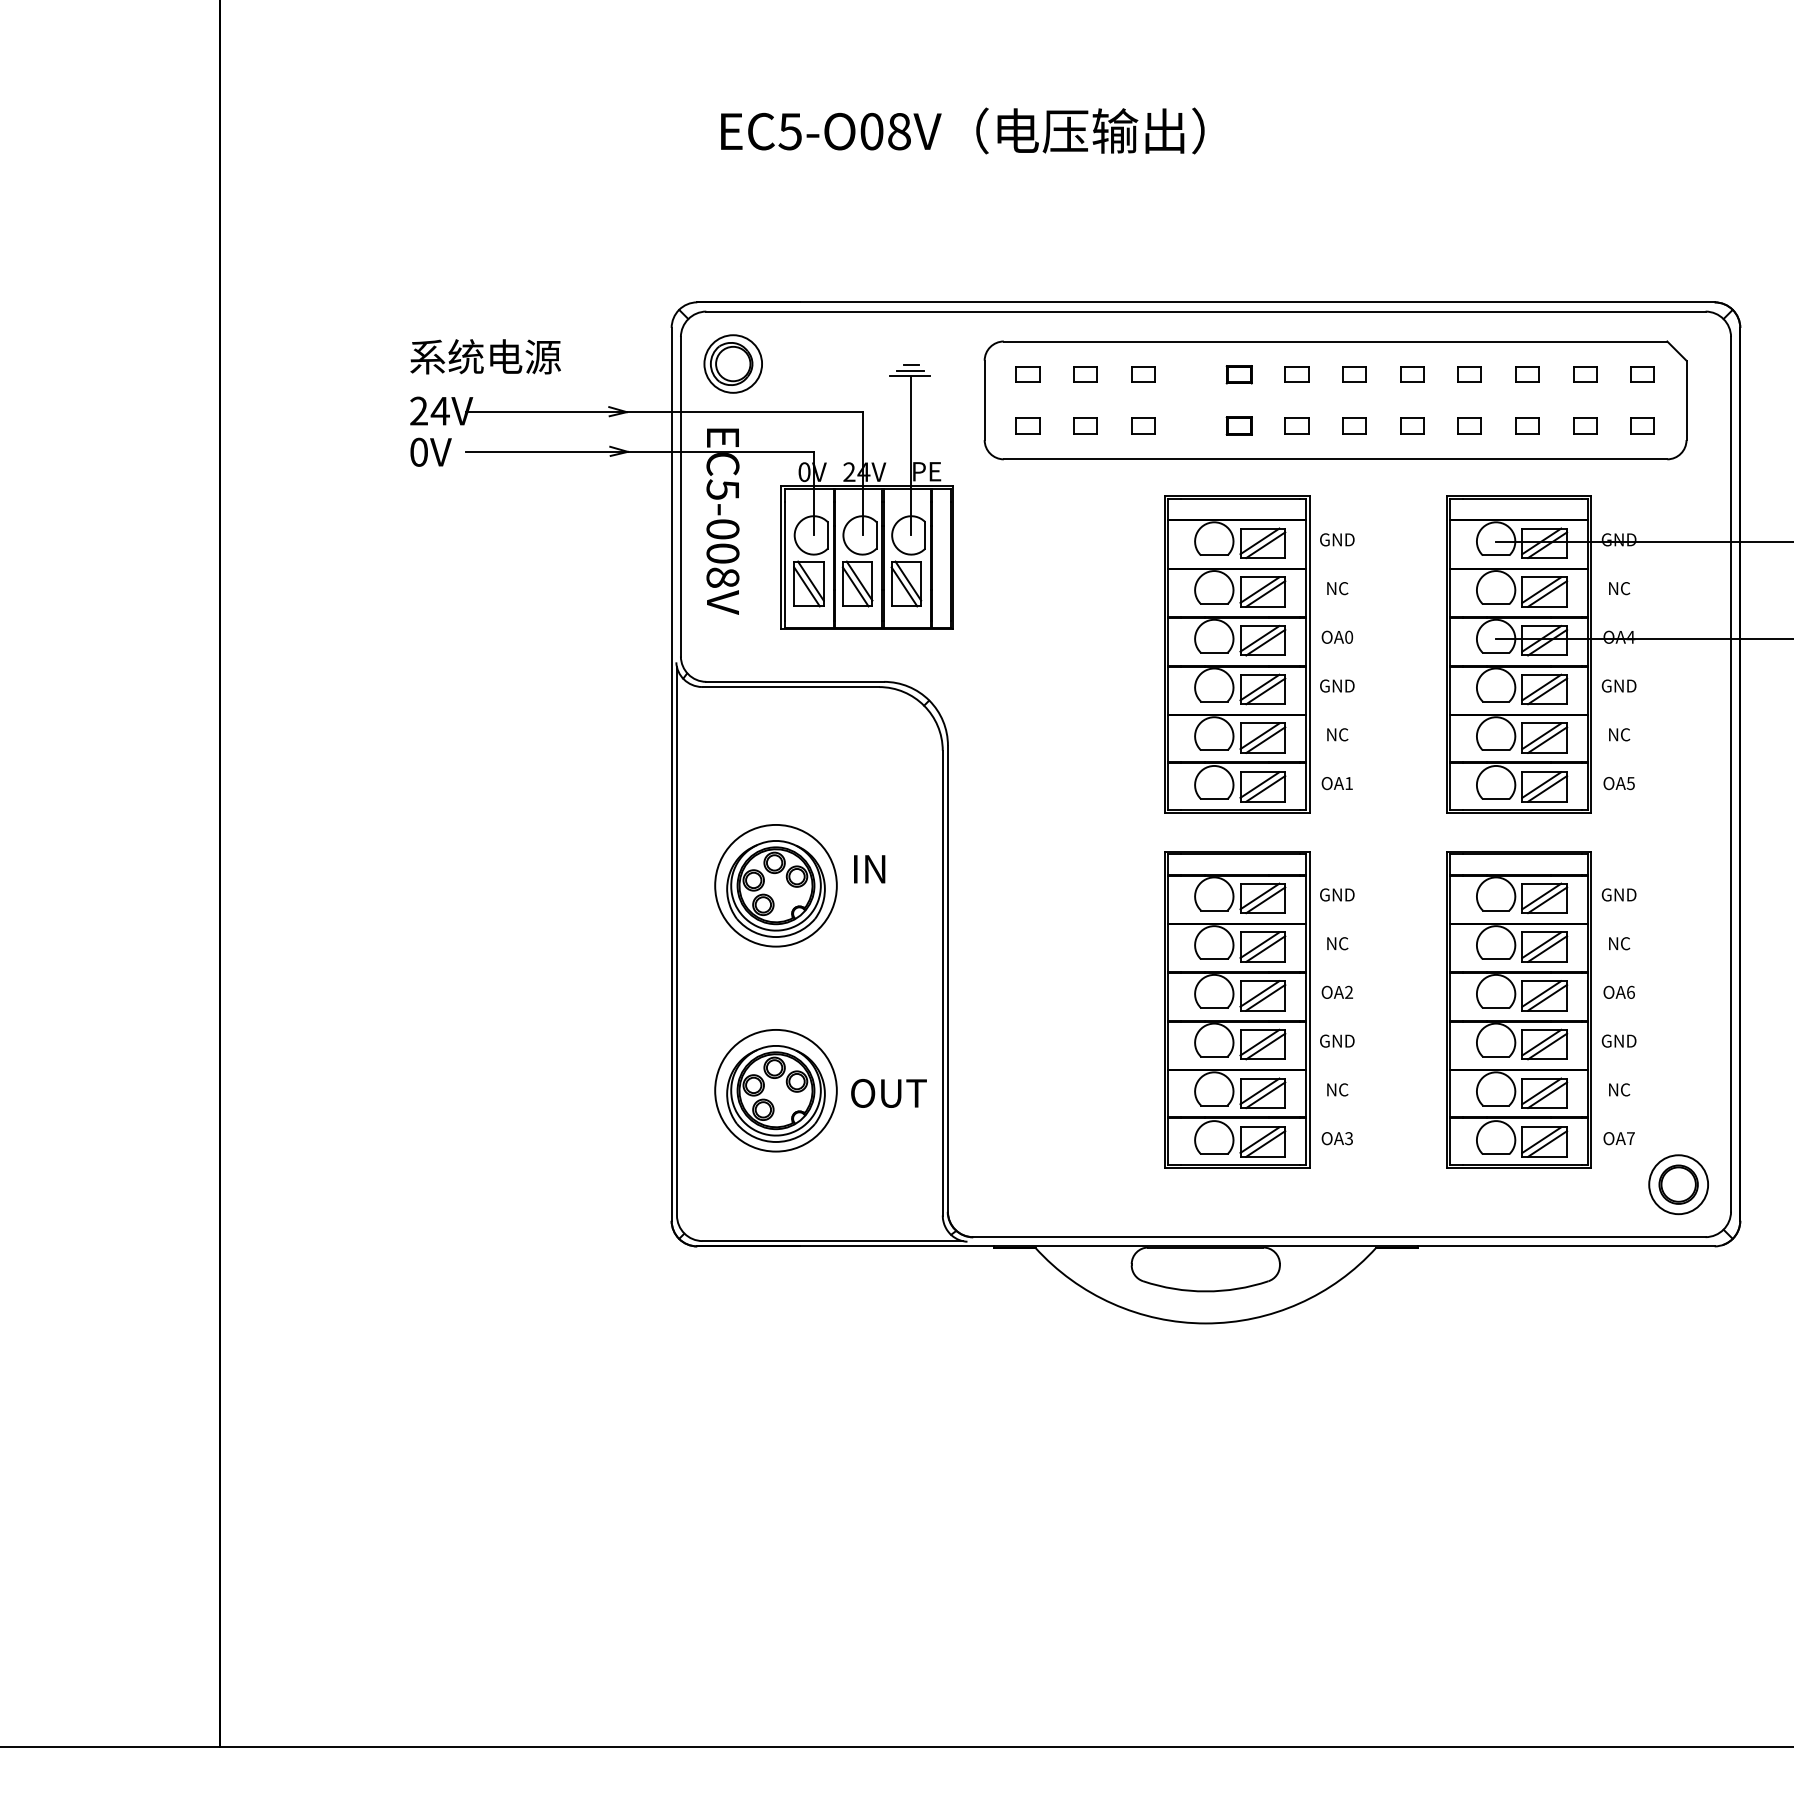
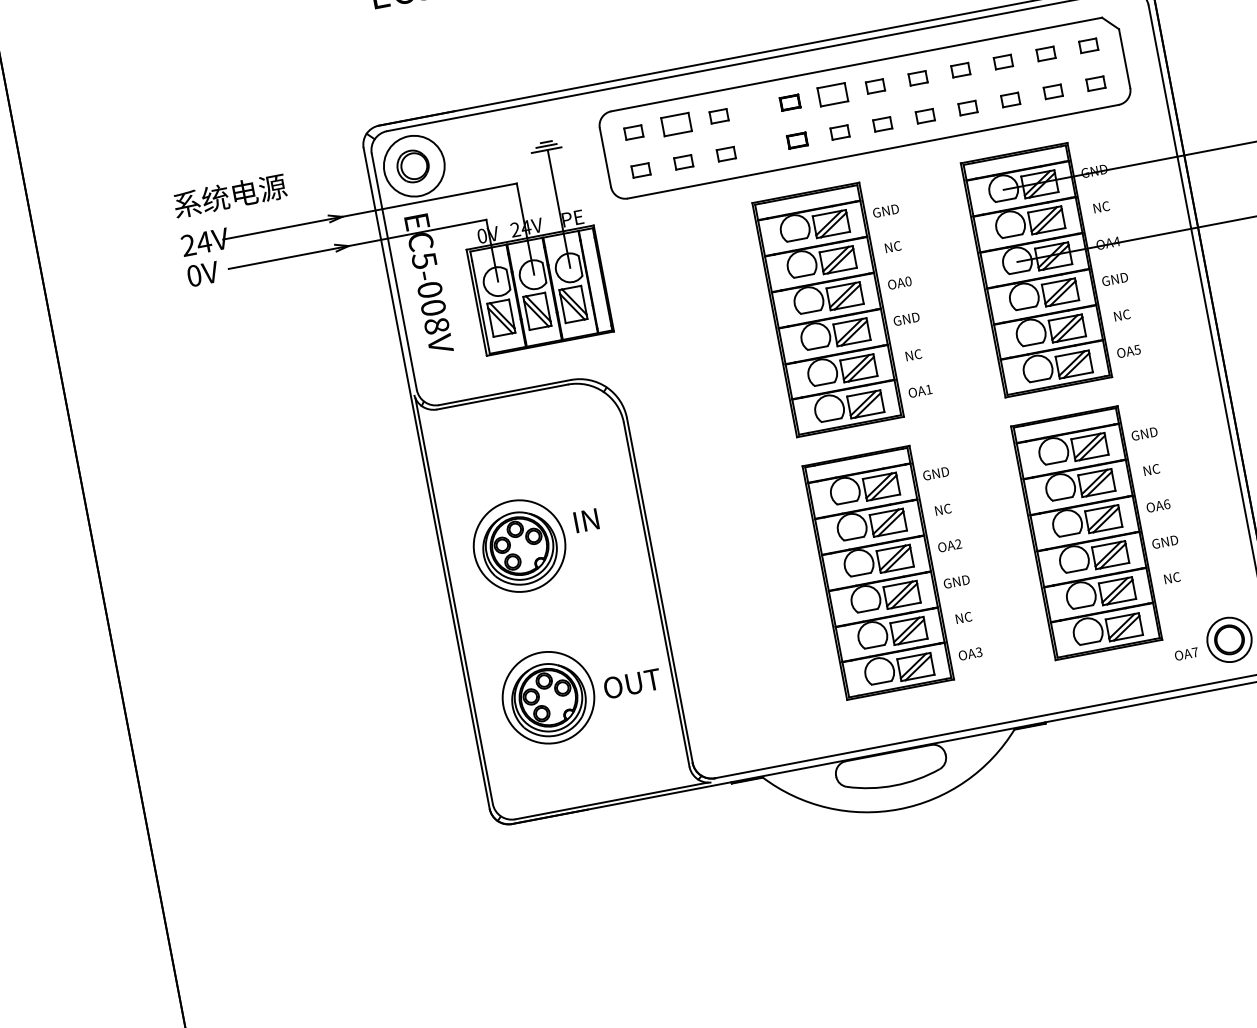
circle: (733, 363) -> (414, 165), size x1.4
part: (1085, 374) -> (676, 124), size x1.6
part: (1296, 374) -> (832, 94), size x1.6
text: (1618, 1138) -> (1186, 654), moved

